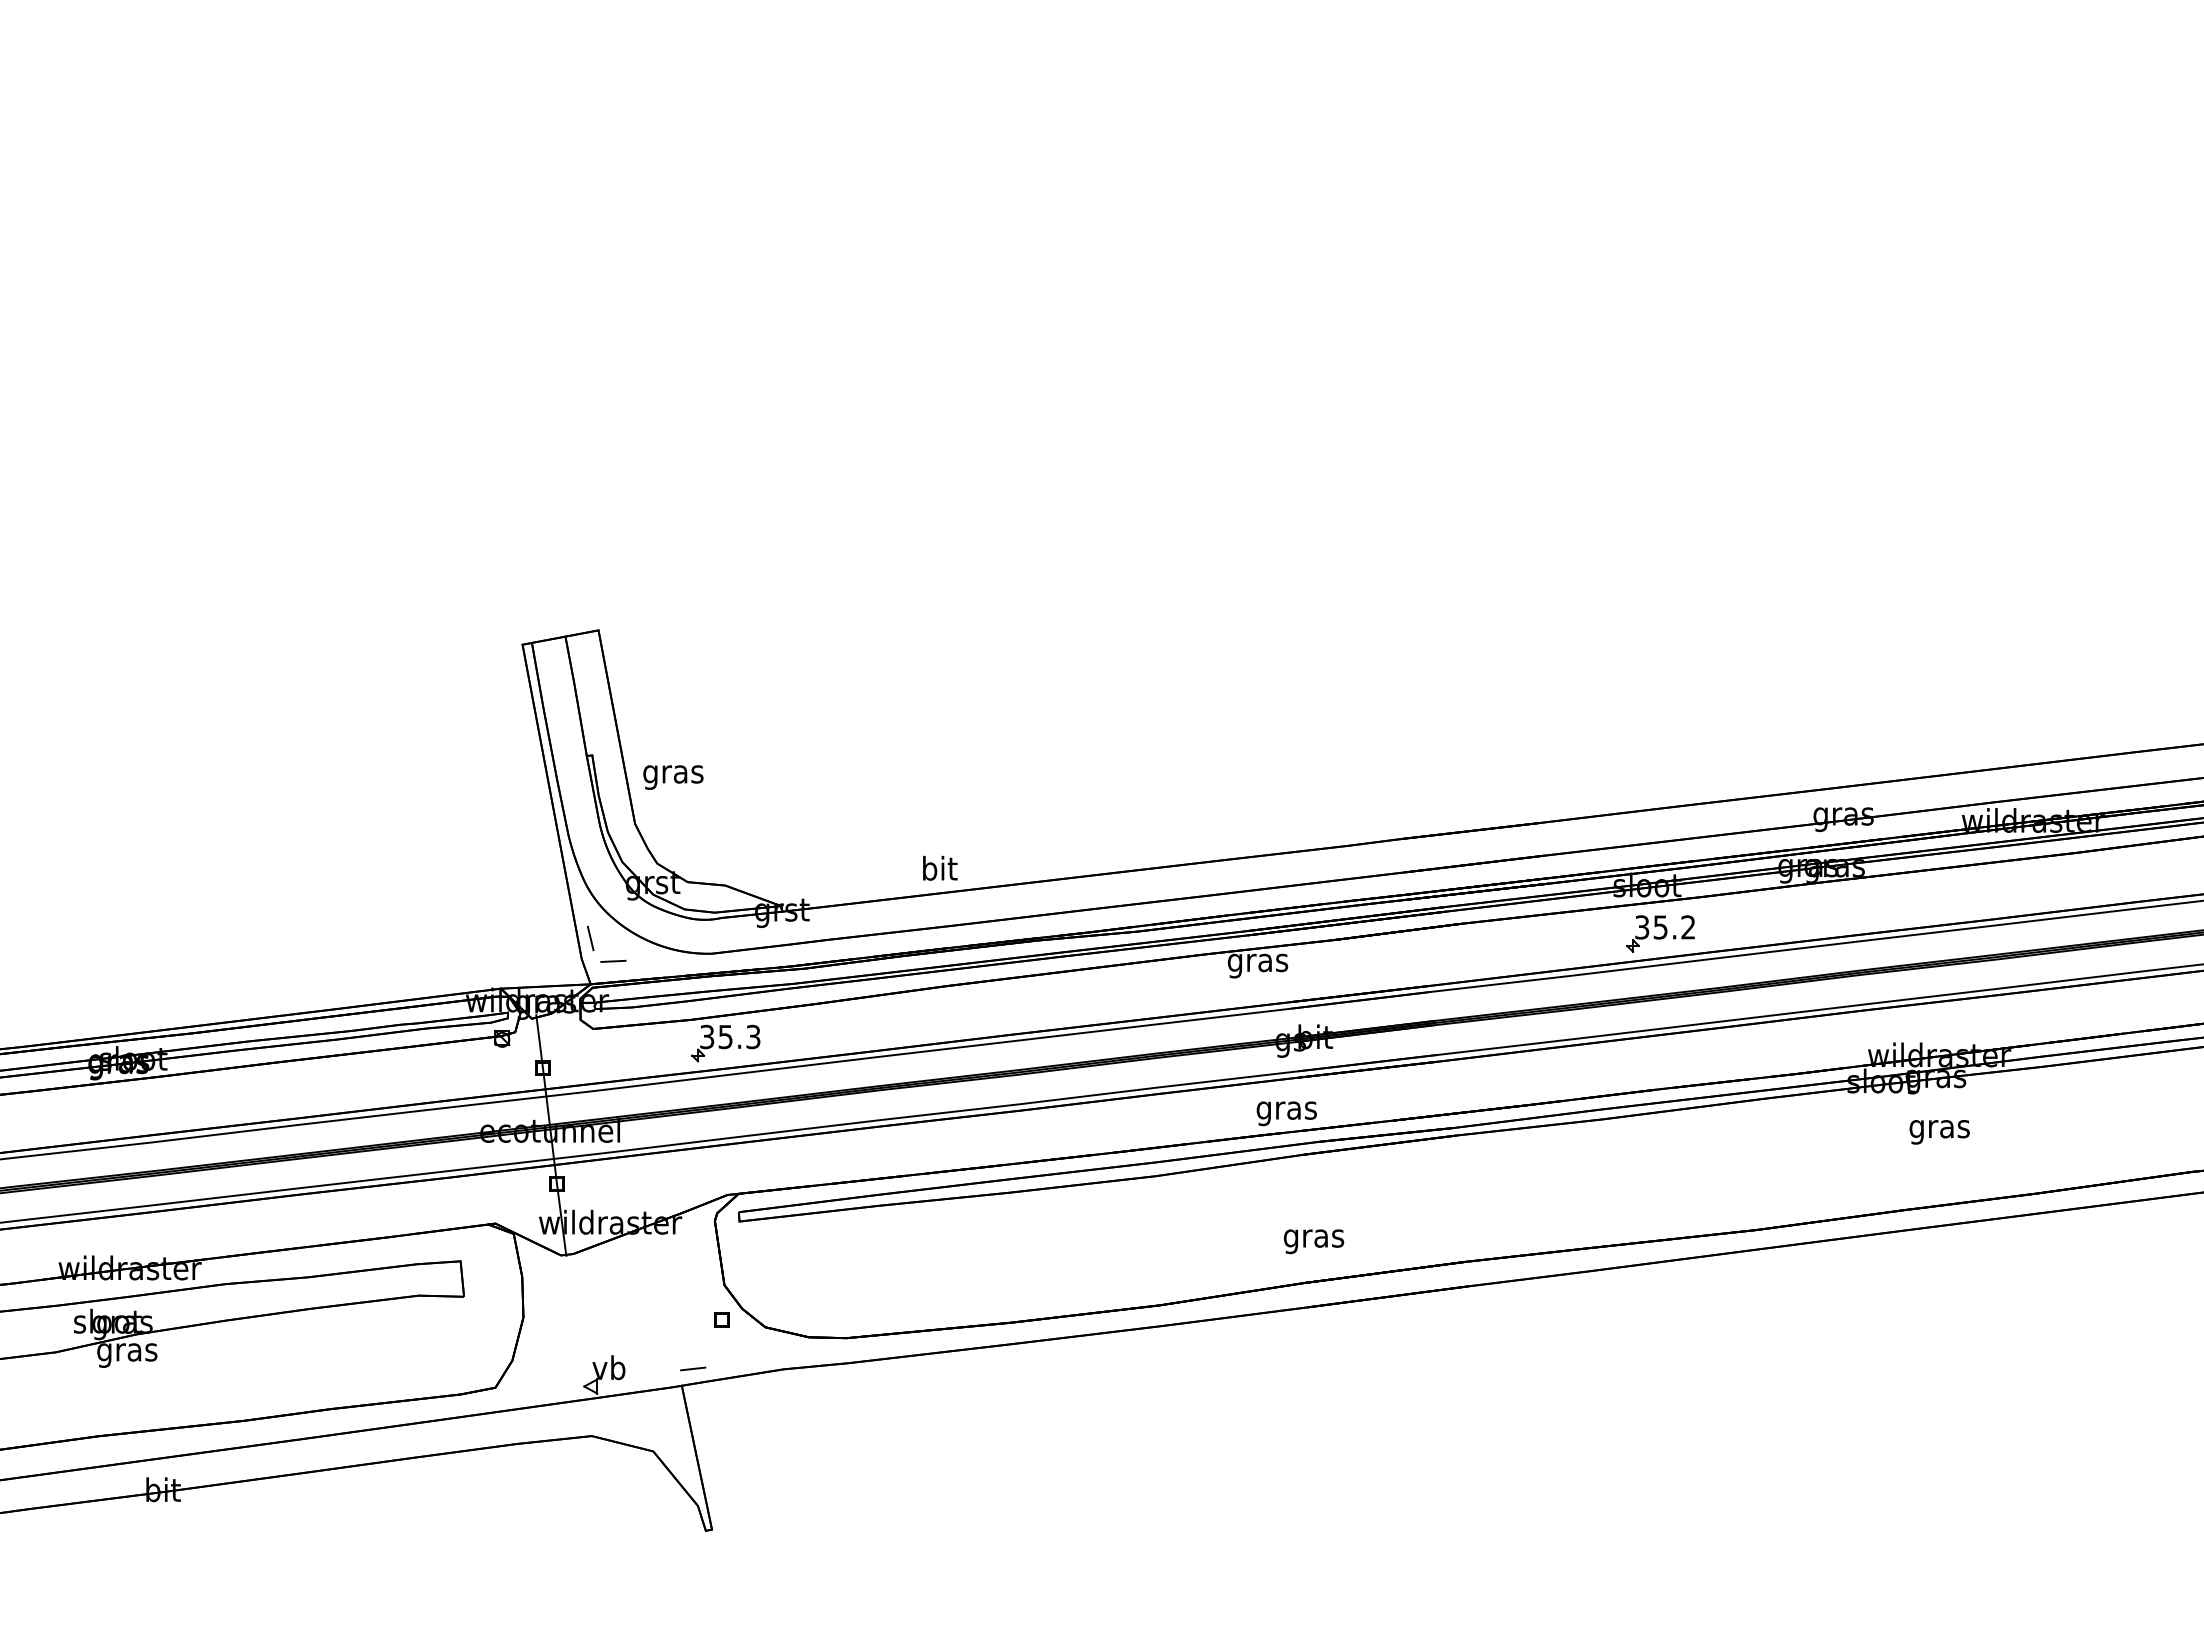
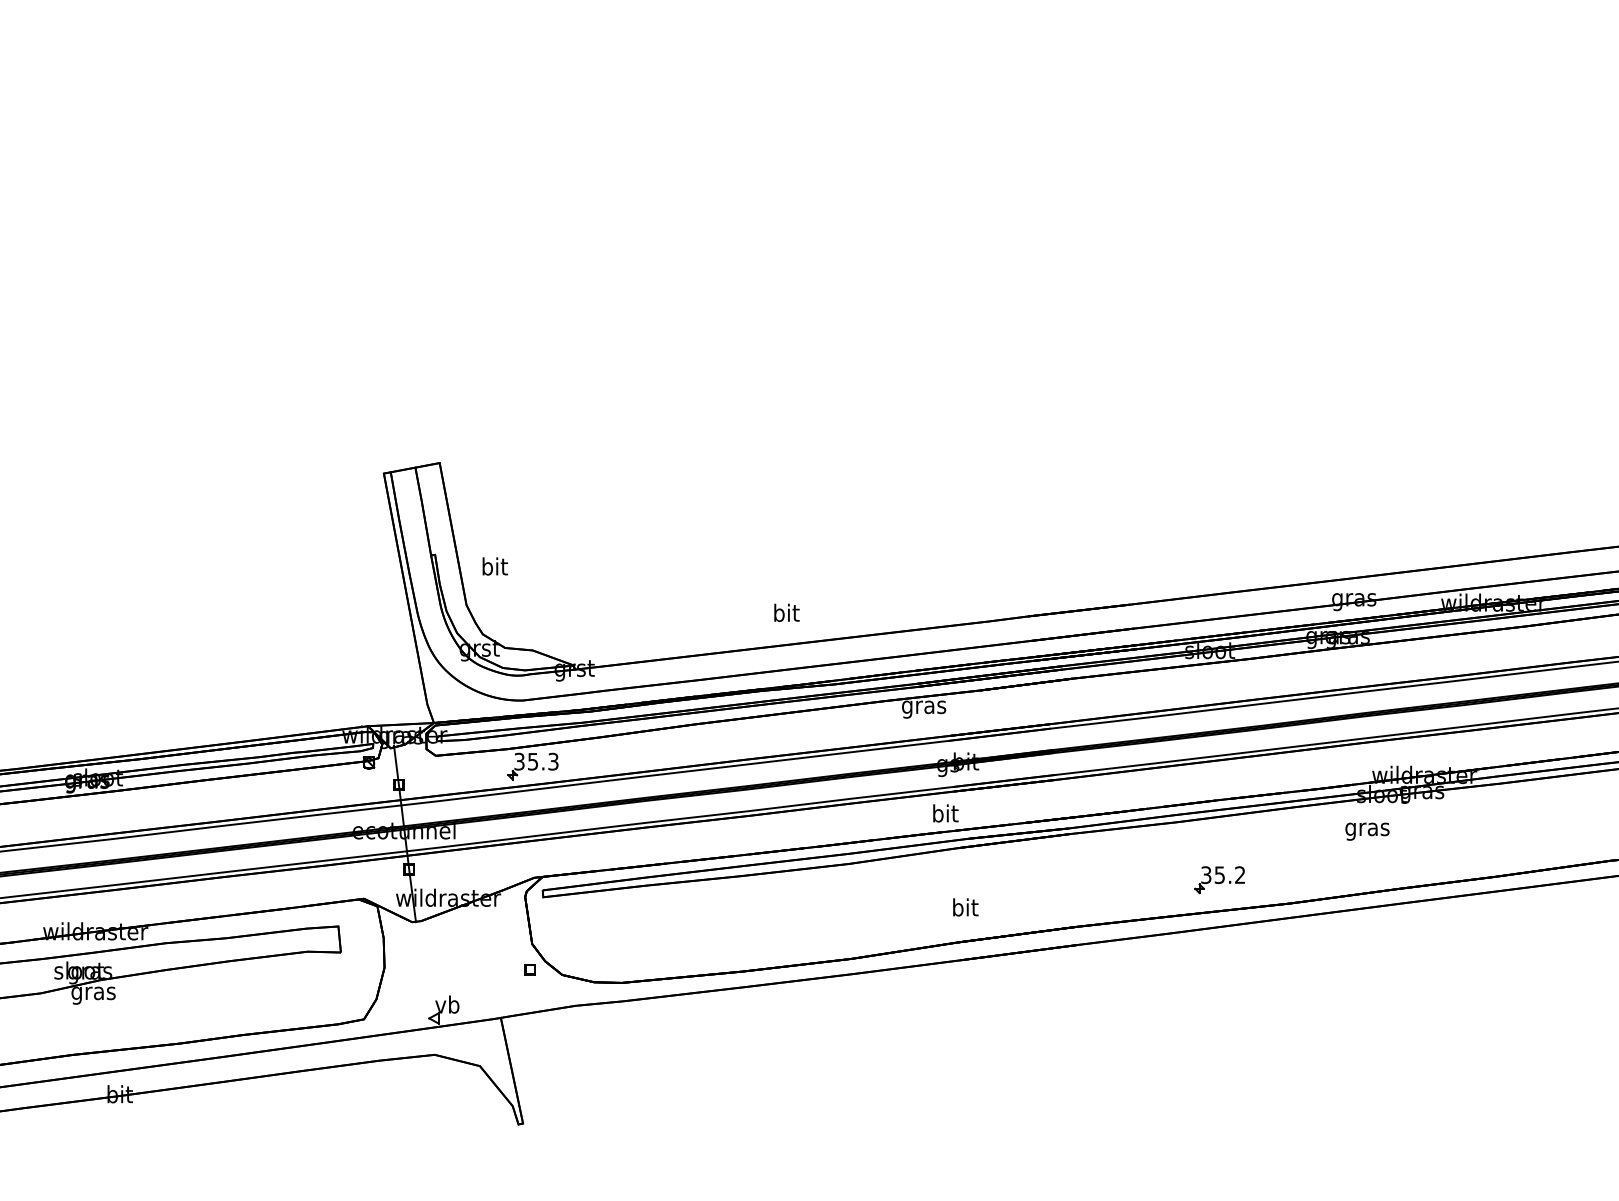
text: (673, 773) -> (494, 568), gras -> bit
text: (940, 868) -> (787, 612), moved
part: (1660, 933) -> (1219, 879), moved
line: (590, 938) -> (433, 689), removed
line: (613, 960) -> (450, 705), removed
text: (1286, 1110) -> (945, 815), gras -> bit
text: (1939, 1132) -> (1367, 831), moved
text: (1313, 1238) -> (964, 909), gras -> bit
line: (693, 1368) -> (509, 1005), removed

